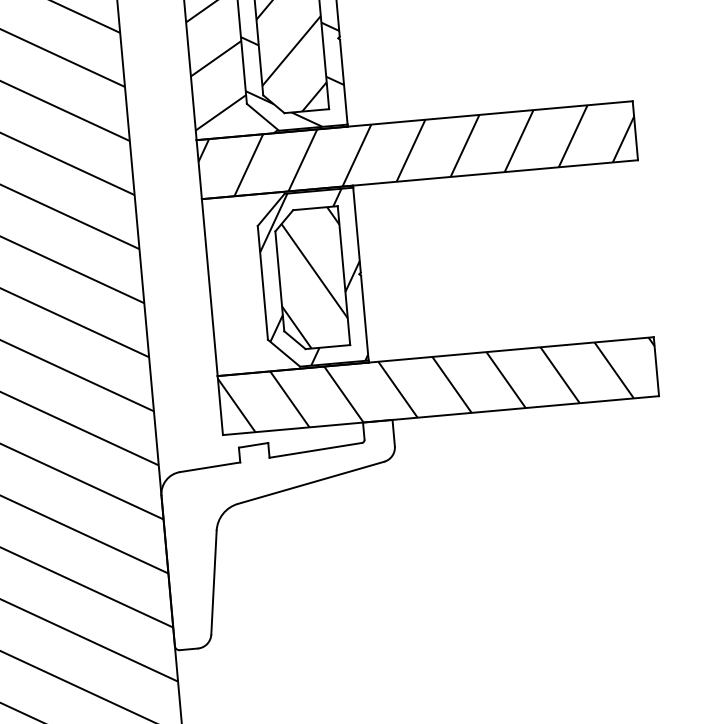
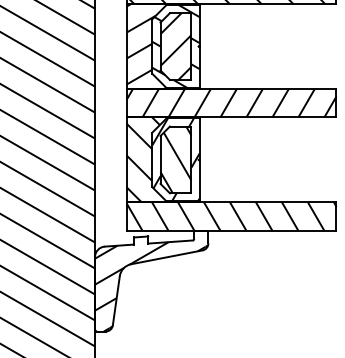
hatch: (269, 281) -> (155, 159), added
hatch: (284, 546) -> (151, 286), added

